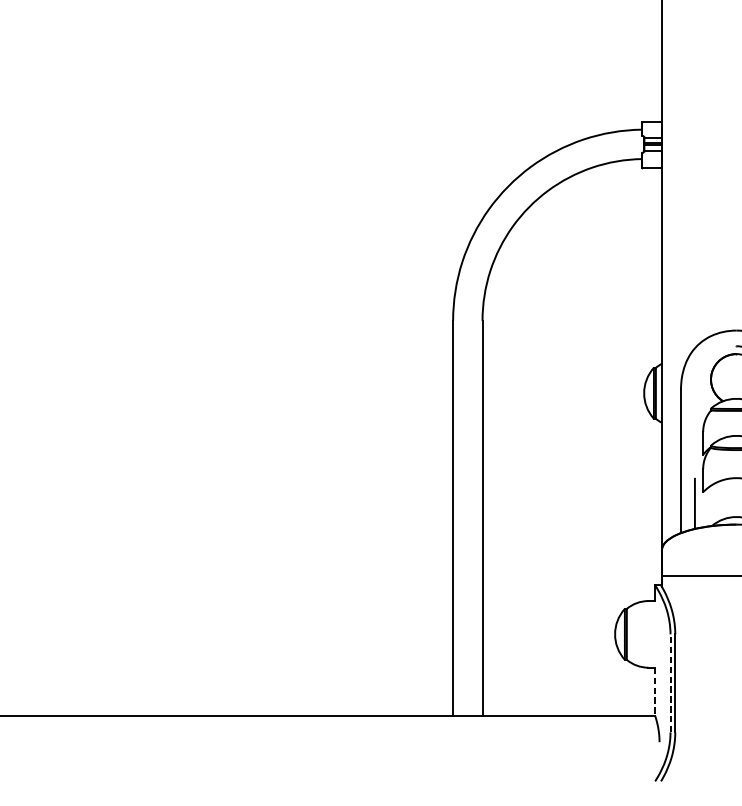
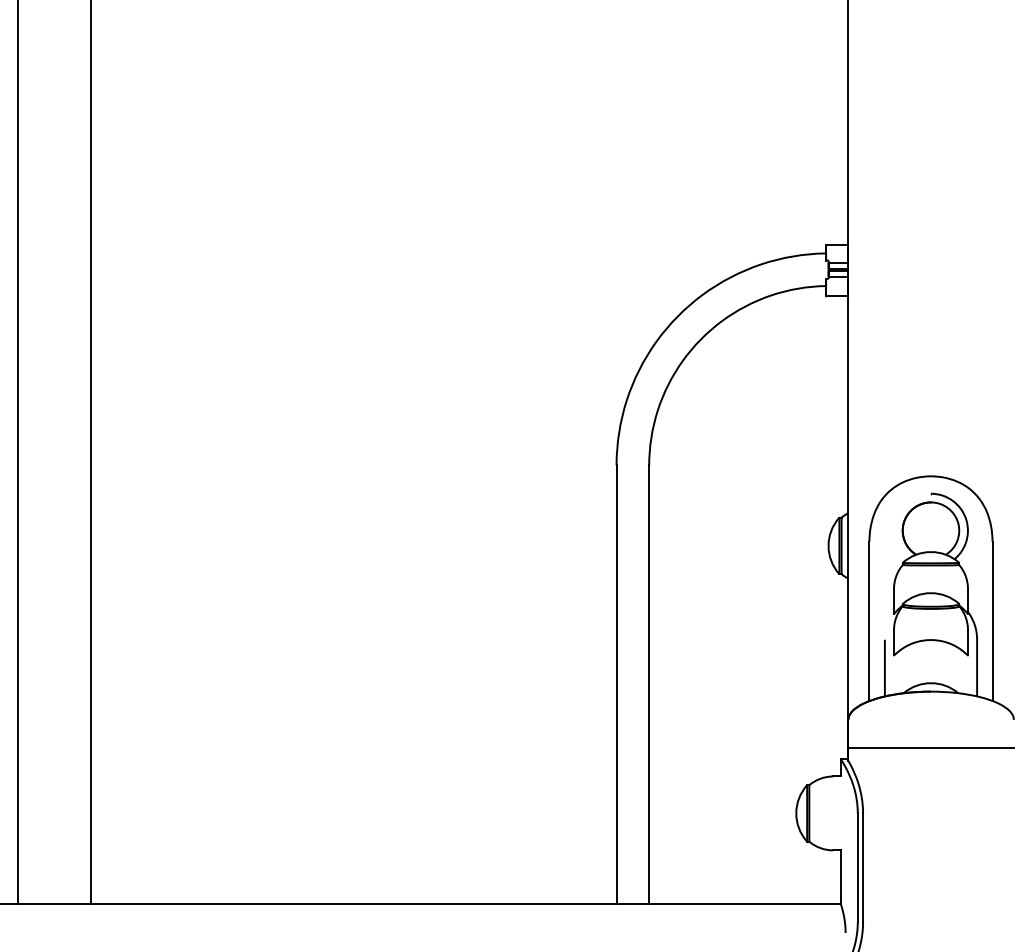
line: (670, 683) -> (857, 867), dashed -> solid
line: (654, 692) -> (840, 877), dashed -> solid

